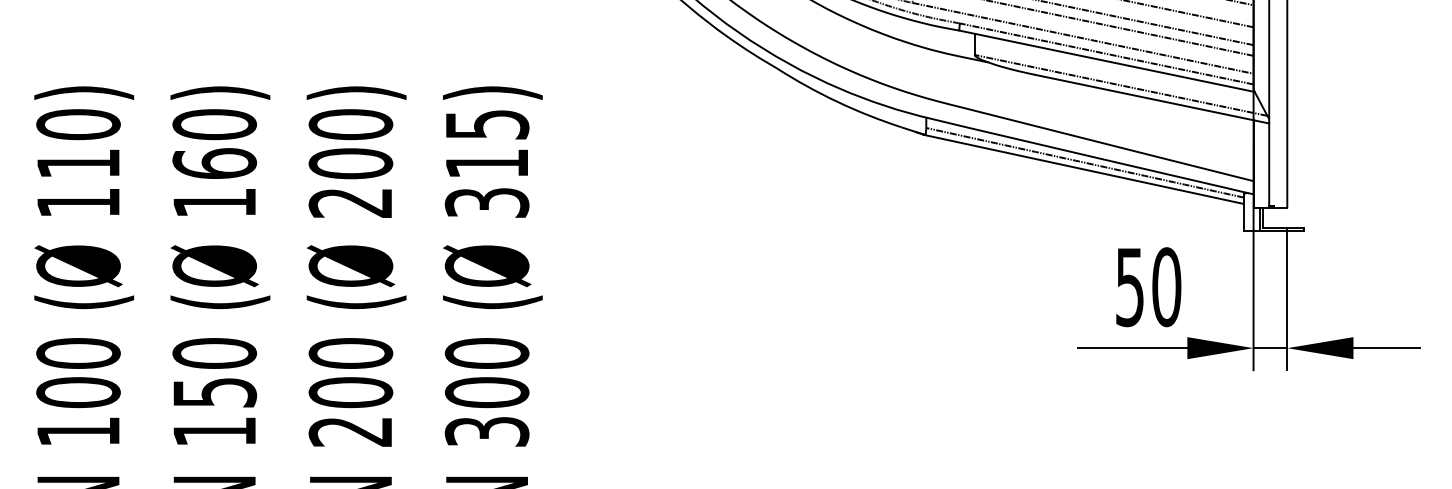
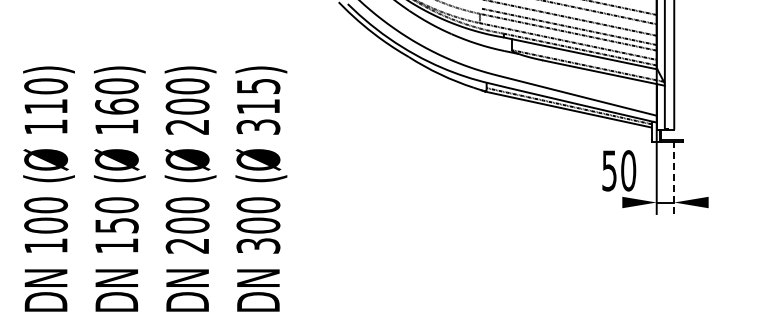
text: (1149, 286) -> (619, 170), moved
line: (1287, 301) -> (674, 178), solid -> dashed
line: (1131, 348) -> (593, 202), removed
line: (1385, 348) -> (725, 202), removed

